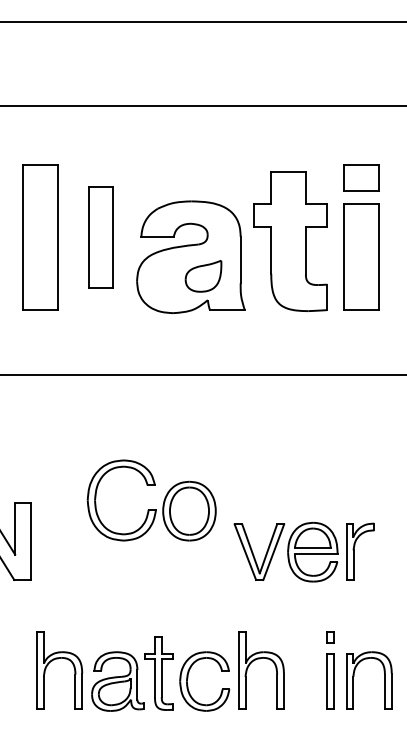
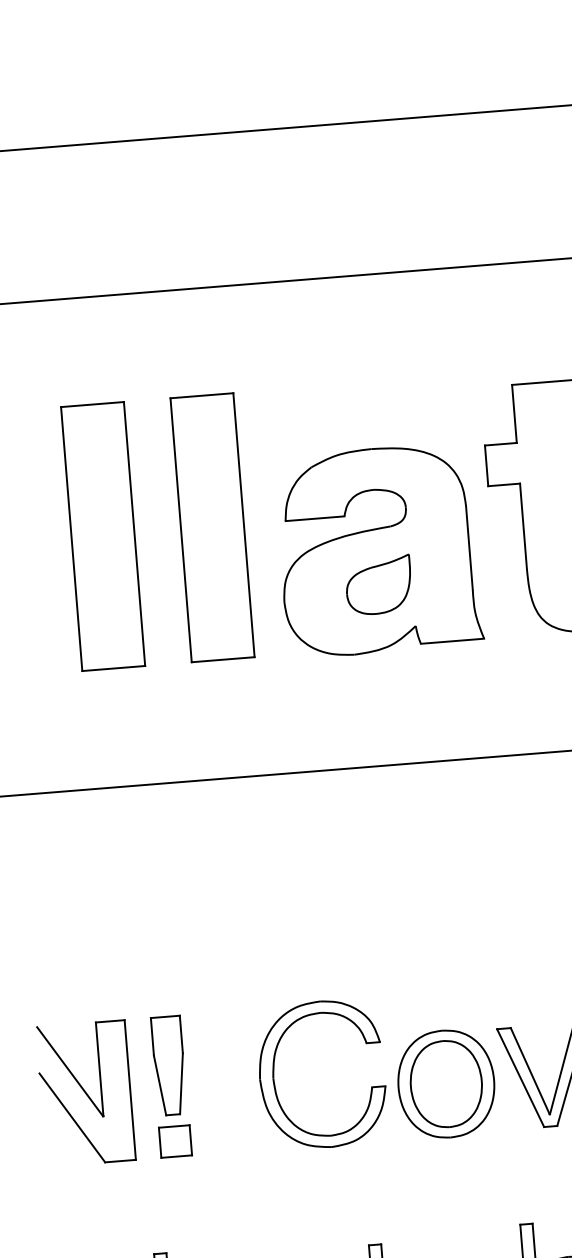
part: (100, 237) -> (211, 527), size x1.43
part: (203, 276) -> (378, 585), moved
part: (151, 509) -> (377, 1086), moved
part: (53, 541) -> (170, 1086), added

